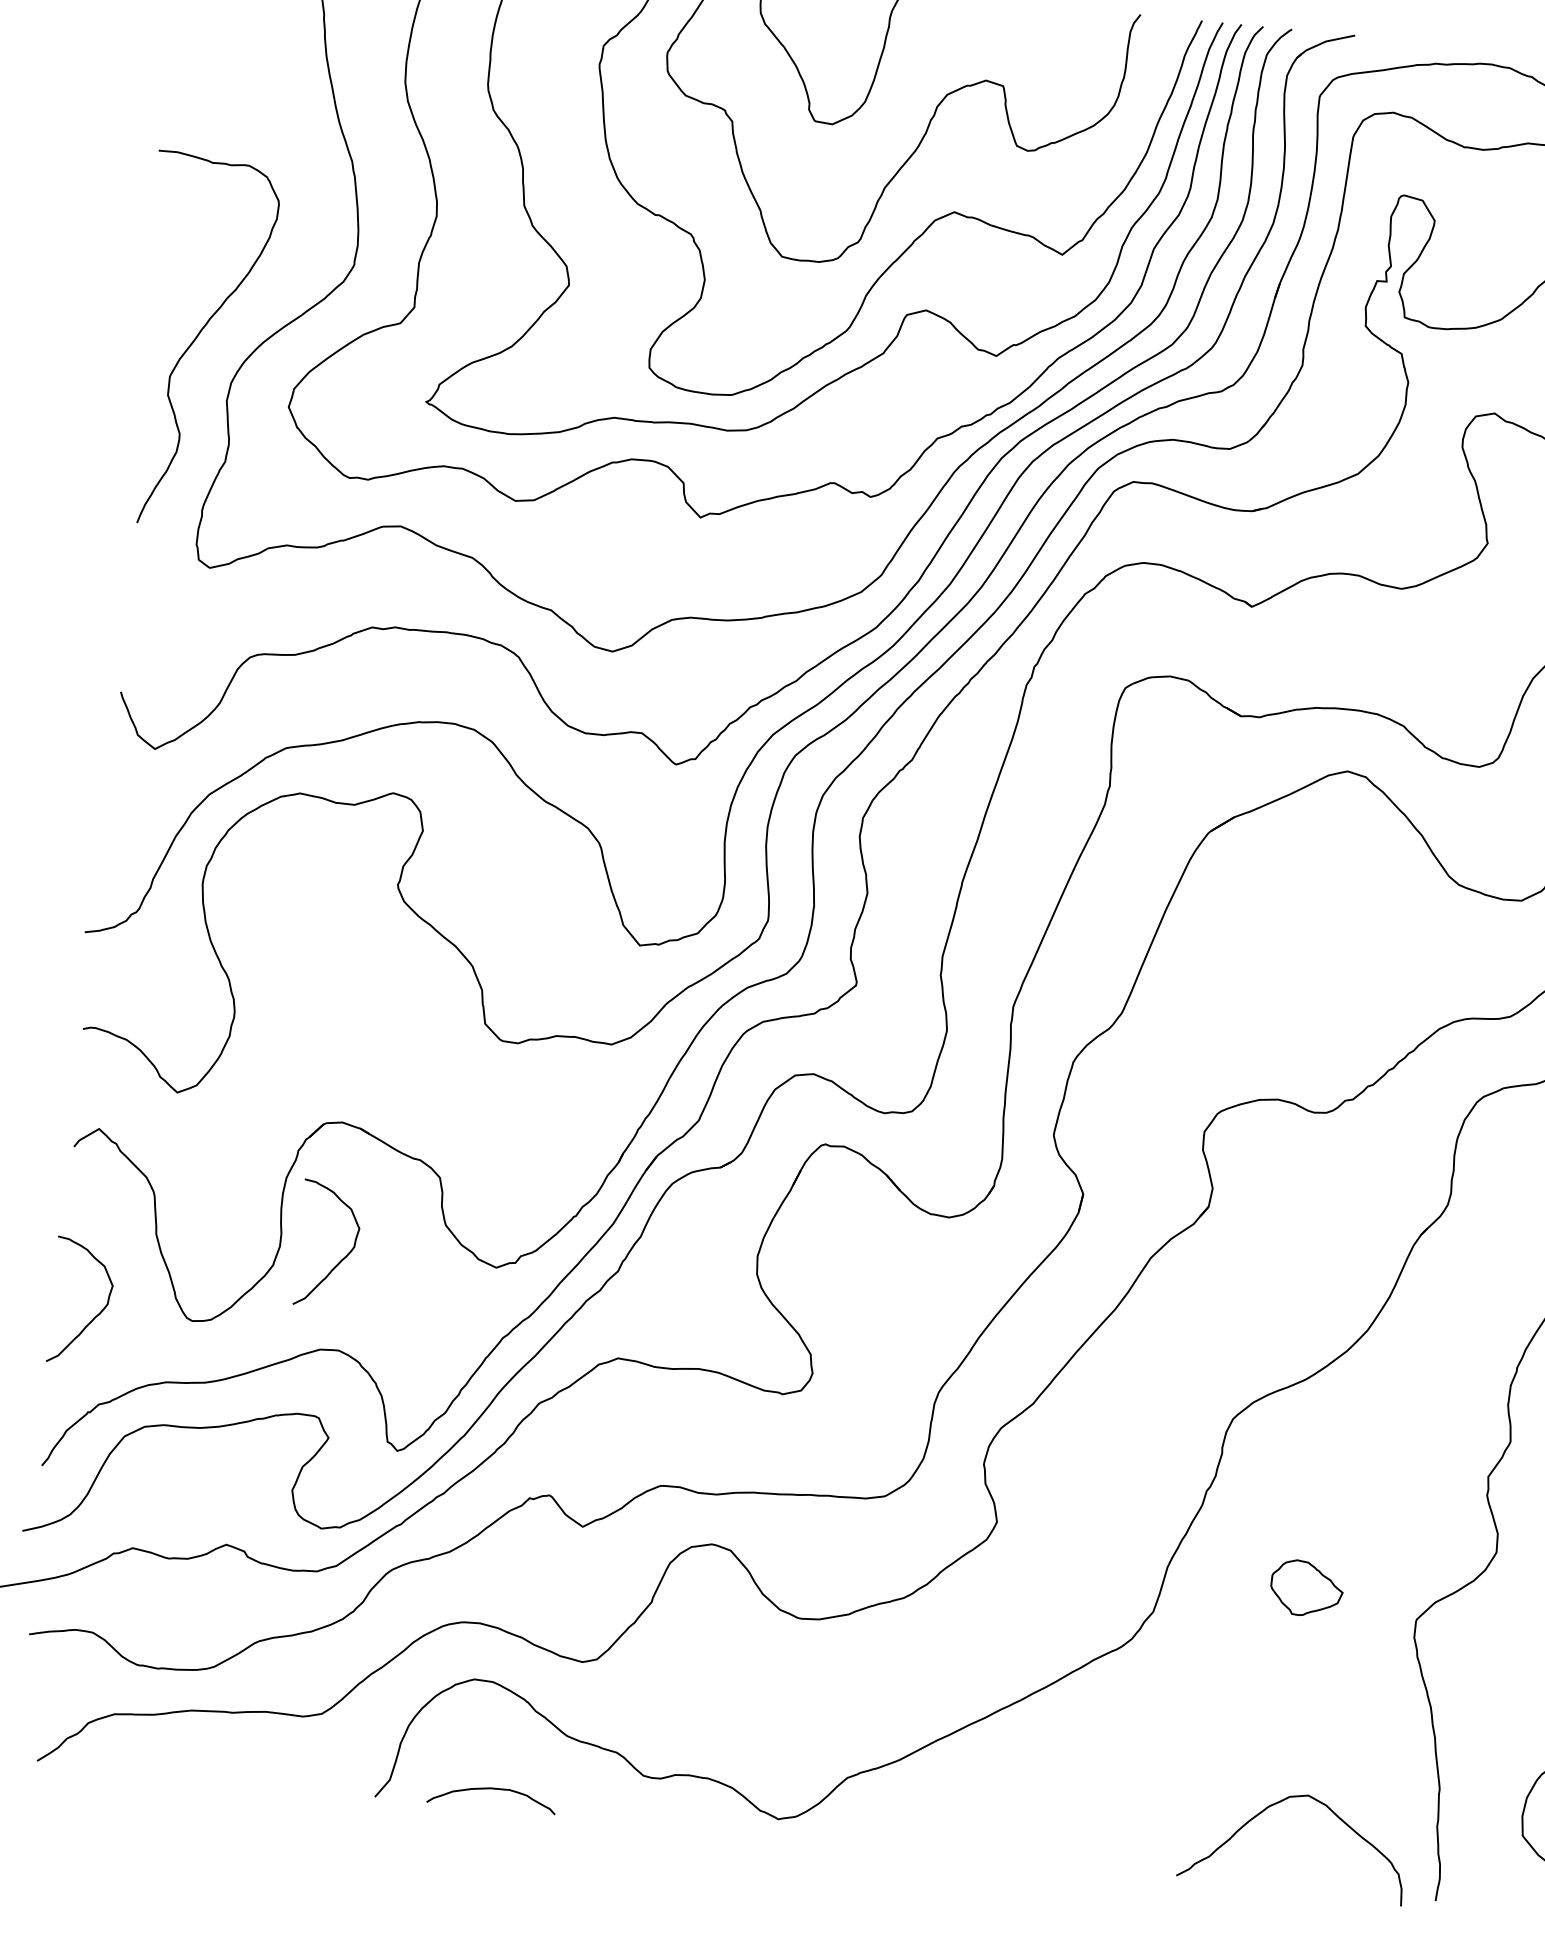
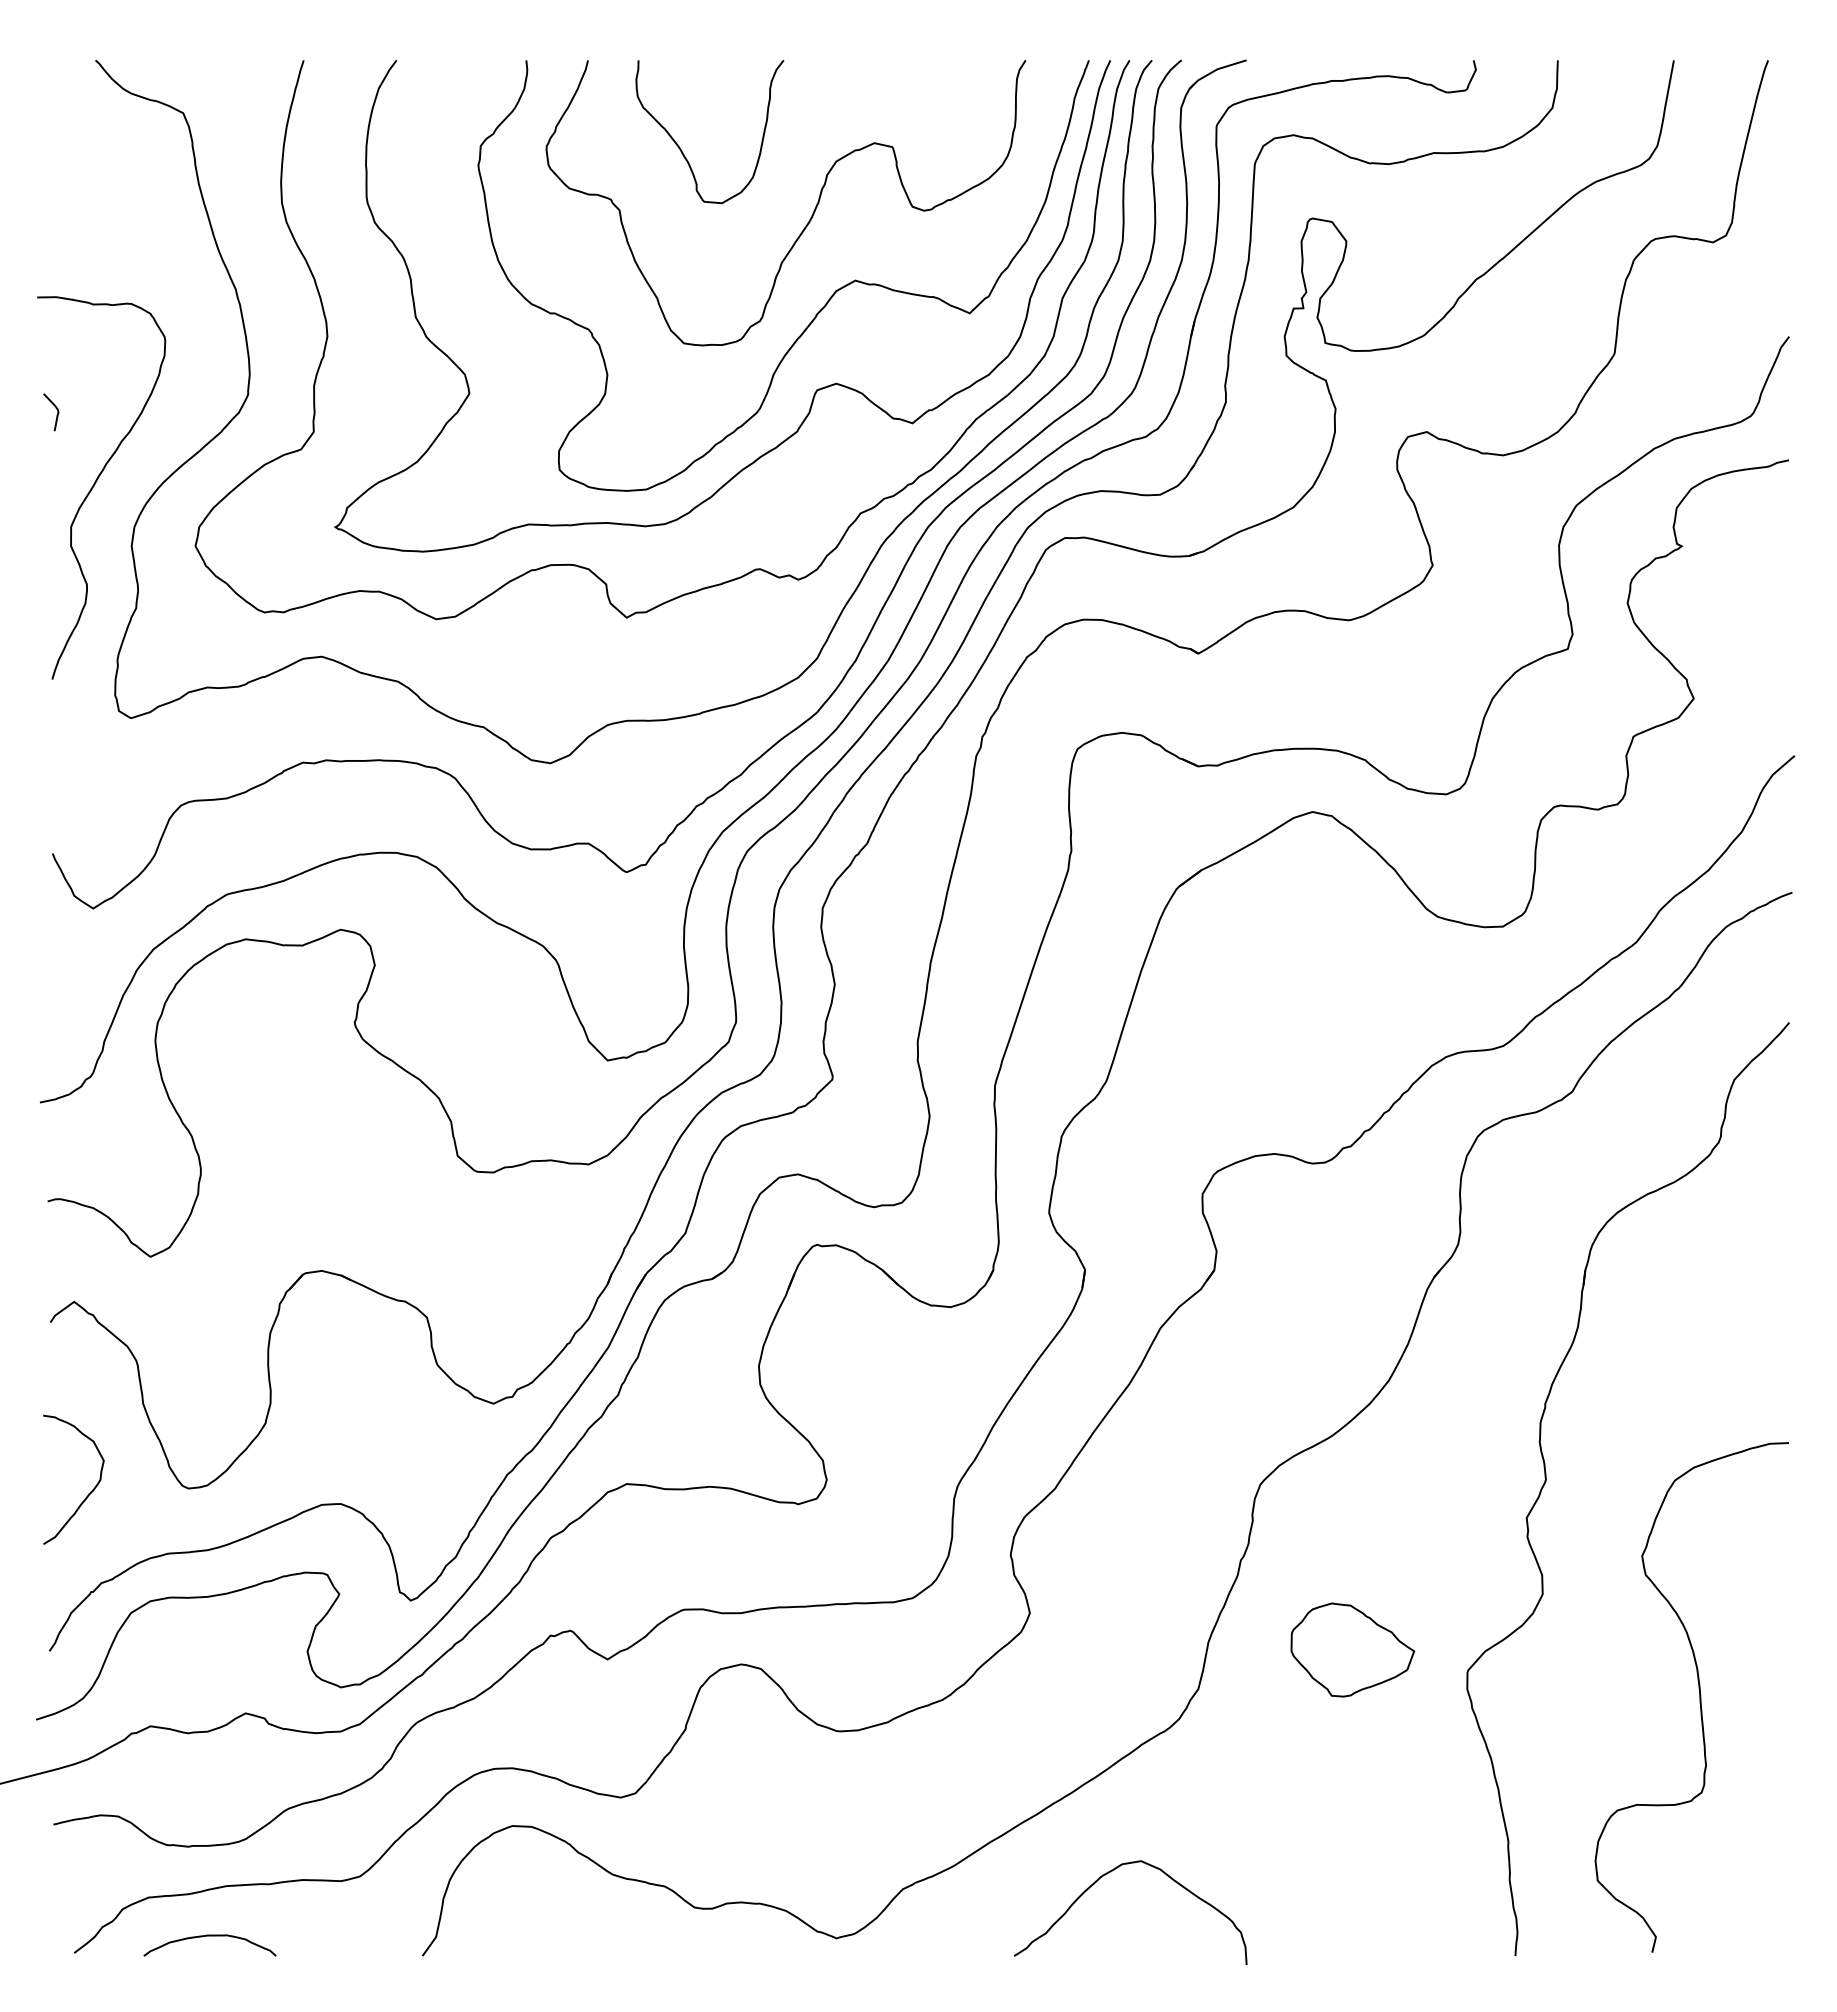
curve: (165, 260) -> (55, 408), added
curve: (341, 1259) -> (334, 1410), removed
part: (1306, 1588) -> (1352, 1649), size x1.67
curve: (492, 1789) -> (209, 1936), moved
curve: (1276, 1804) -> (1109, 1873), moved

